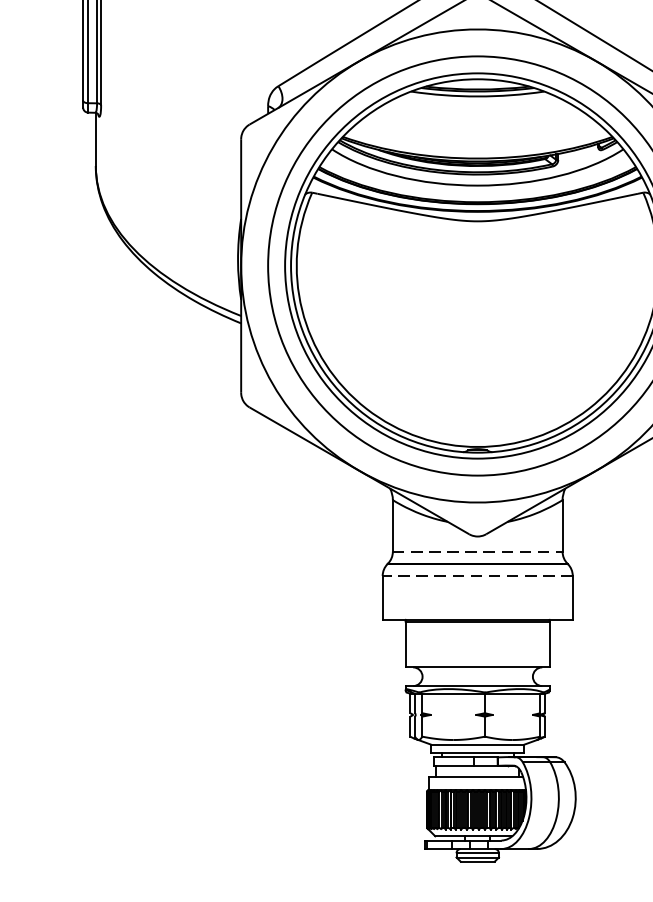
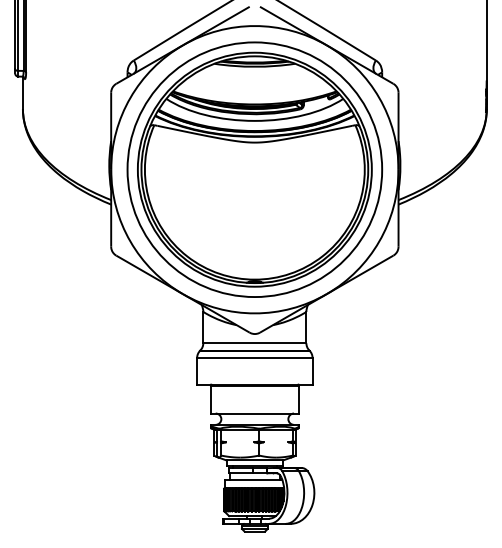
line: (477, 552) -> (254, 343), dashed -> solid
line: (477, 576) -> (254, 358), dashed -> solid

